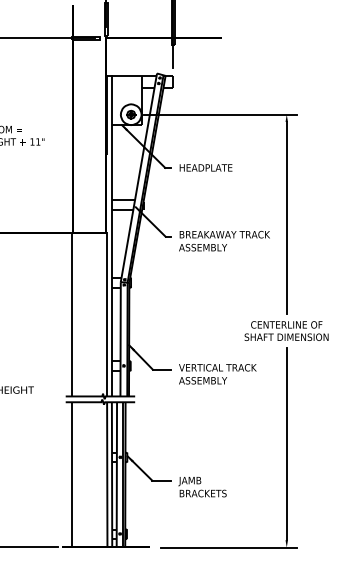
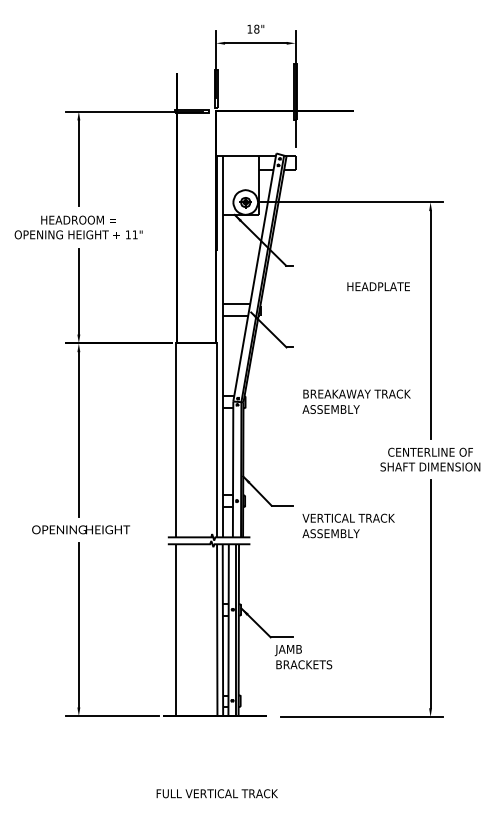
text: (205, 167) -> (378, 286), moved
text: (224, 240) -> (356, 401), moved
text: (217, 373) -> (348, 525), moved
text: (202, 487) -> (303, 657), moved

